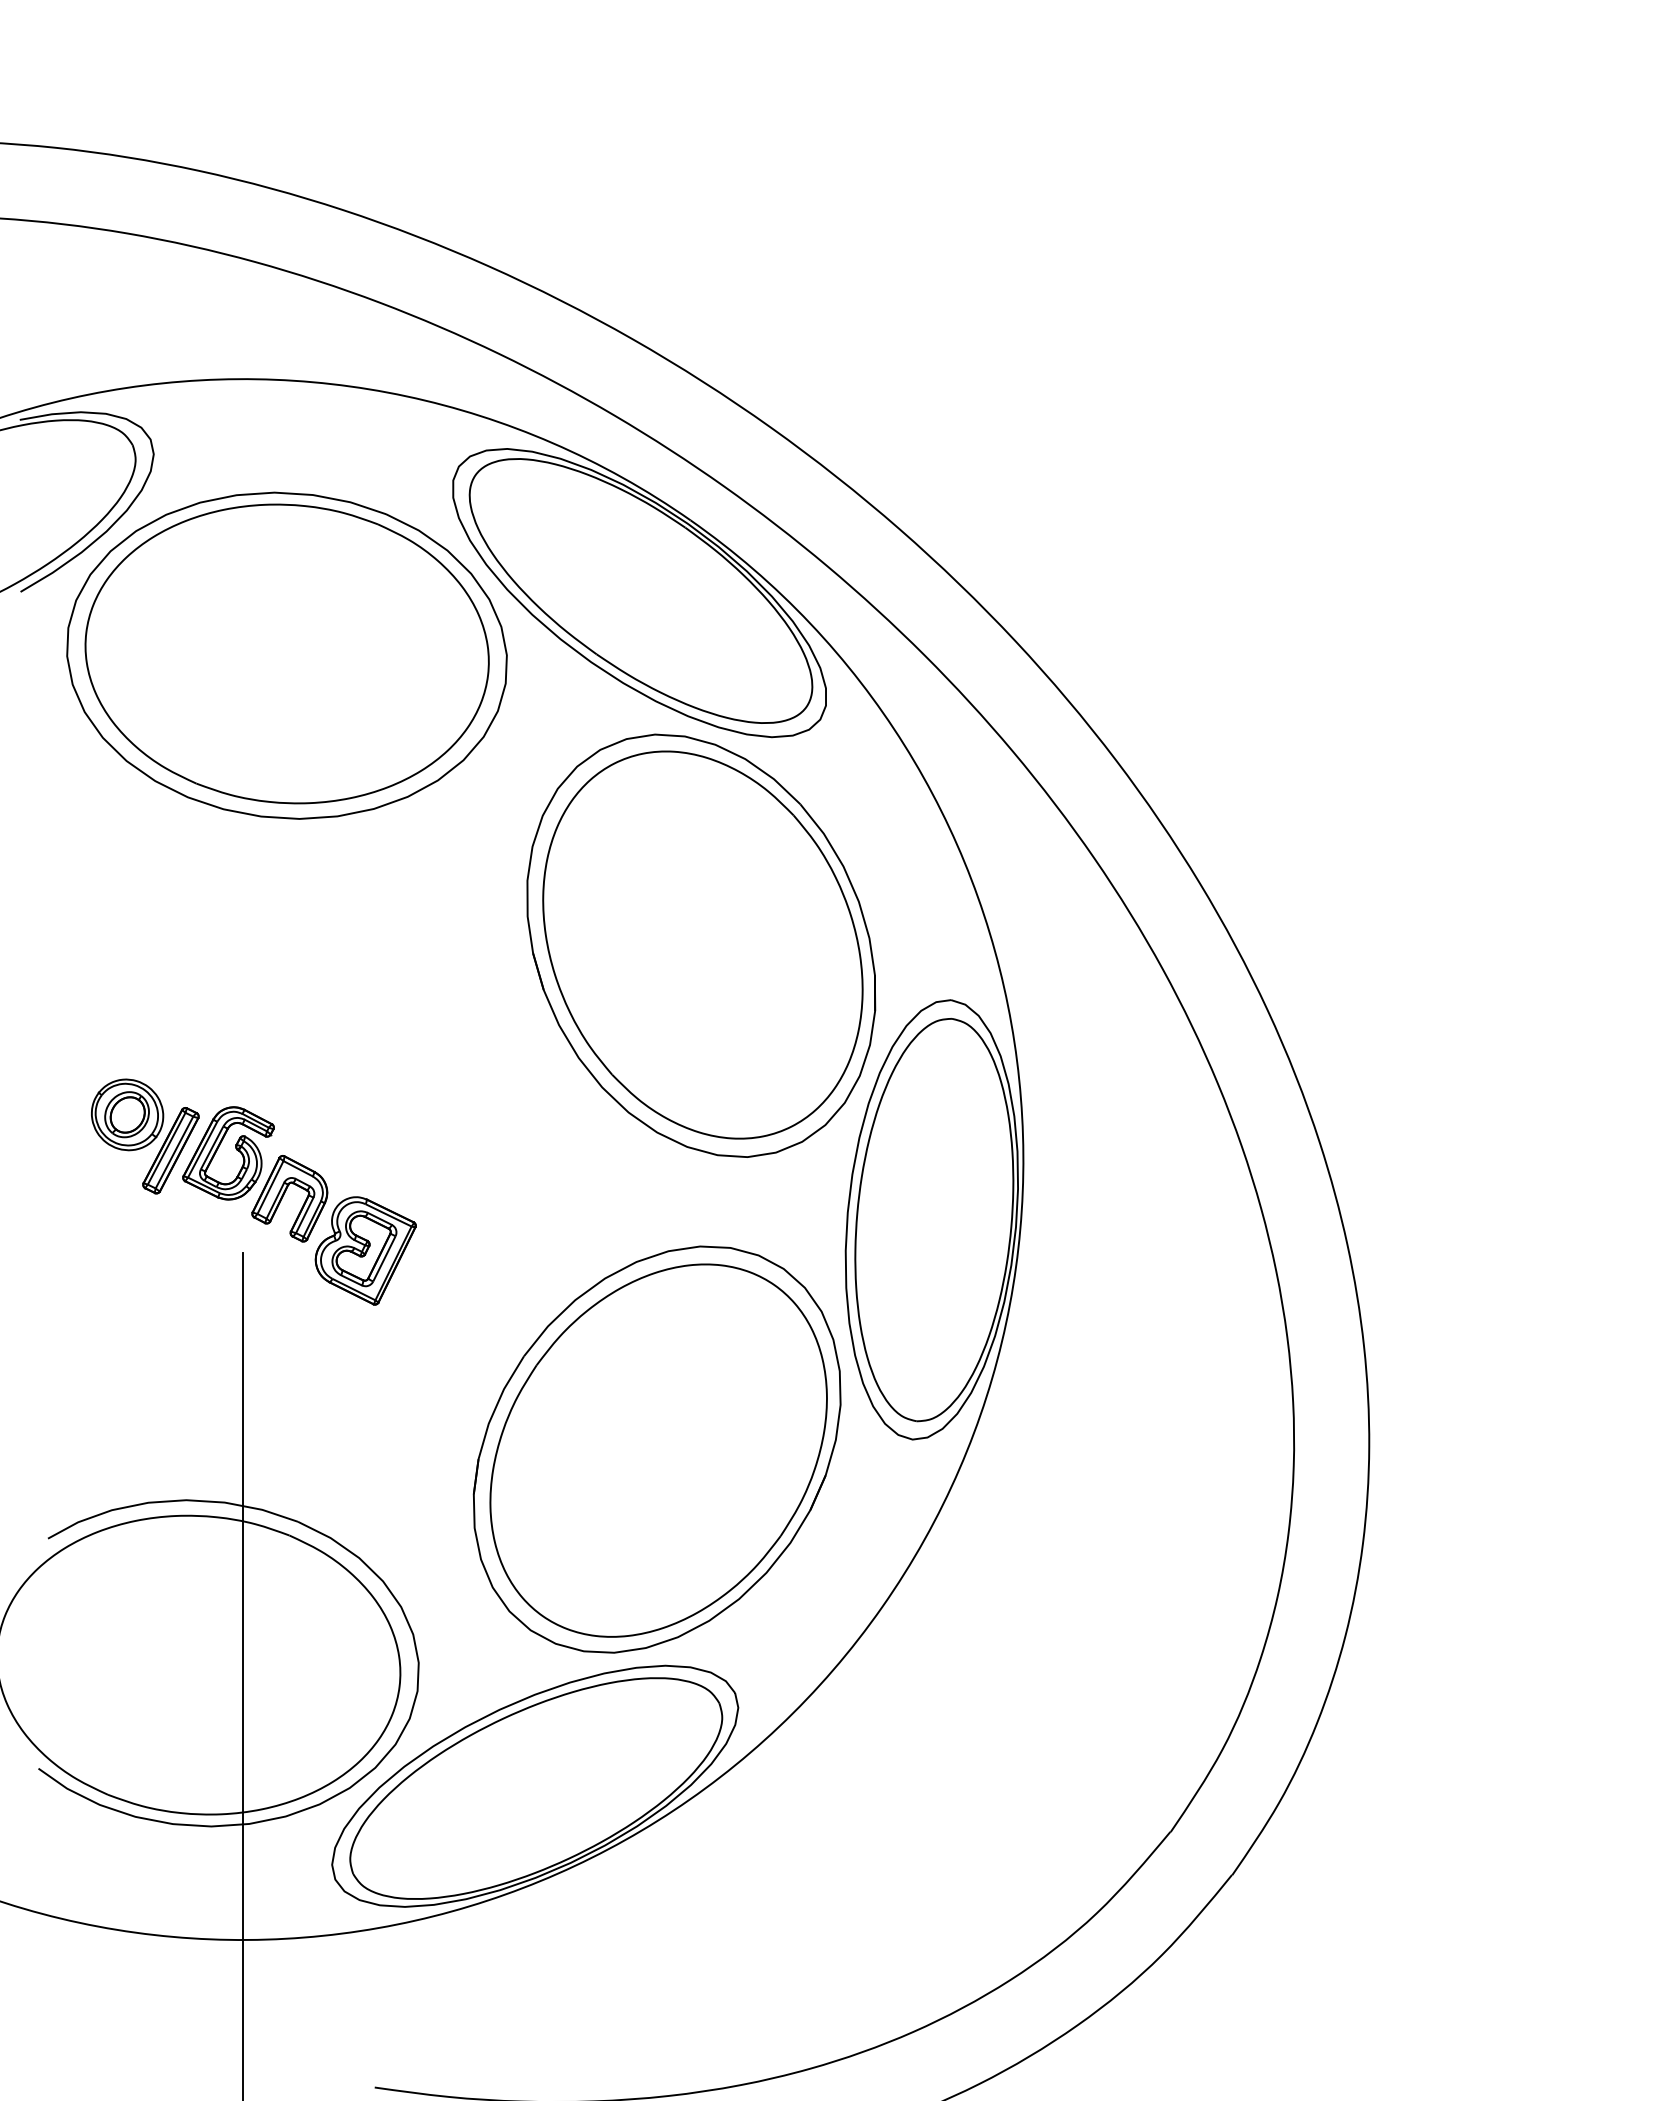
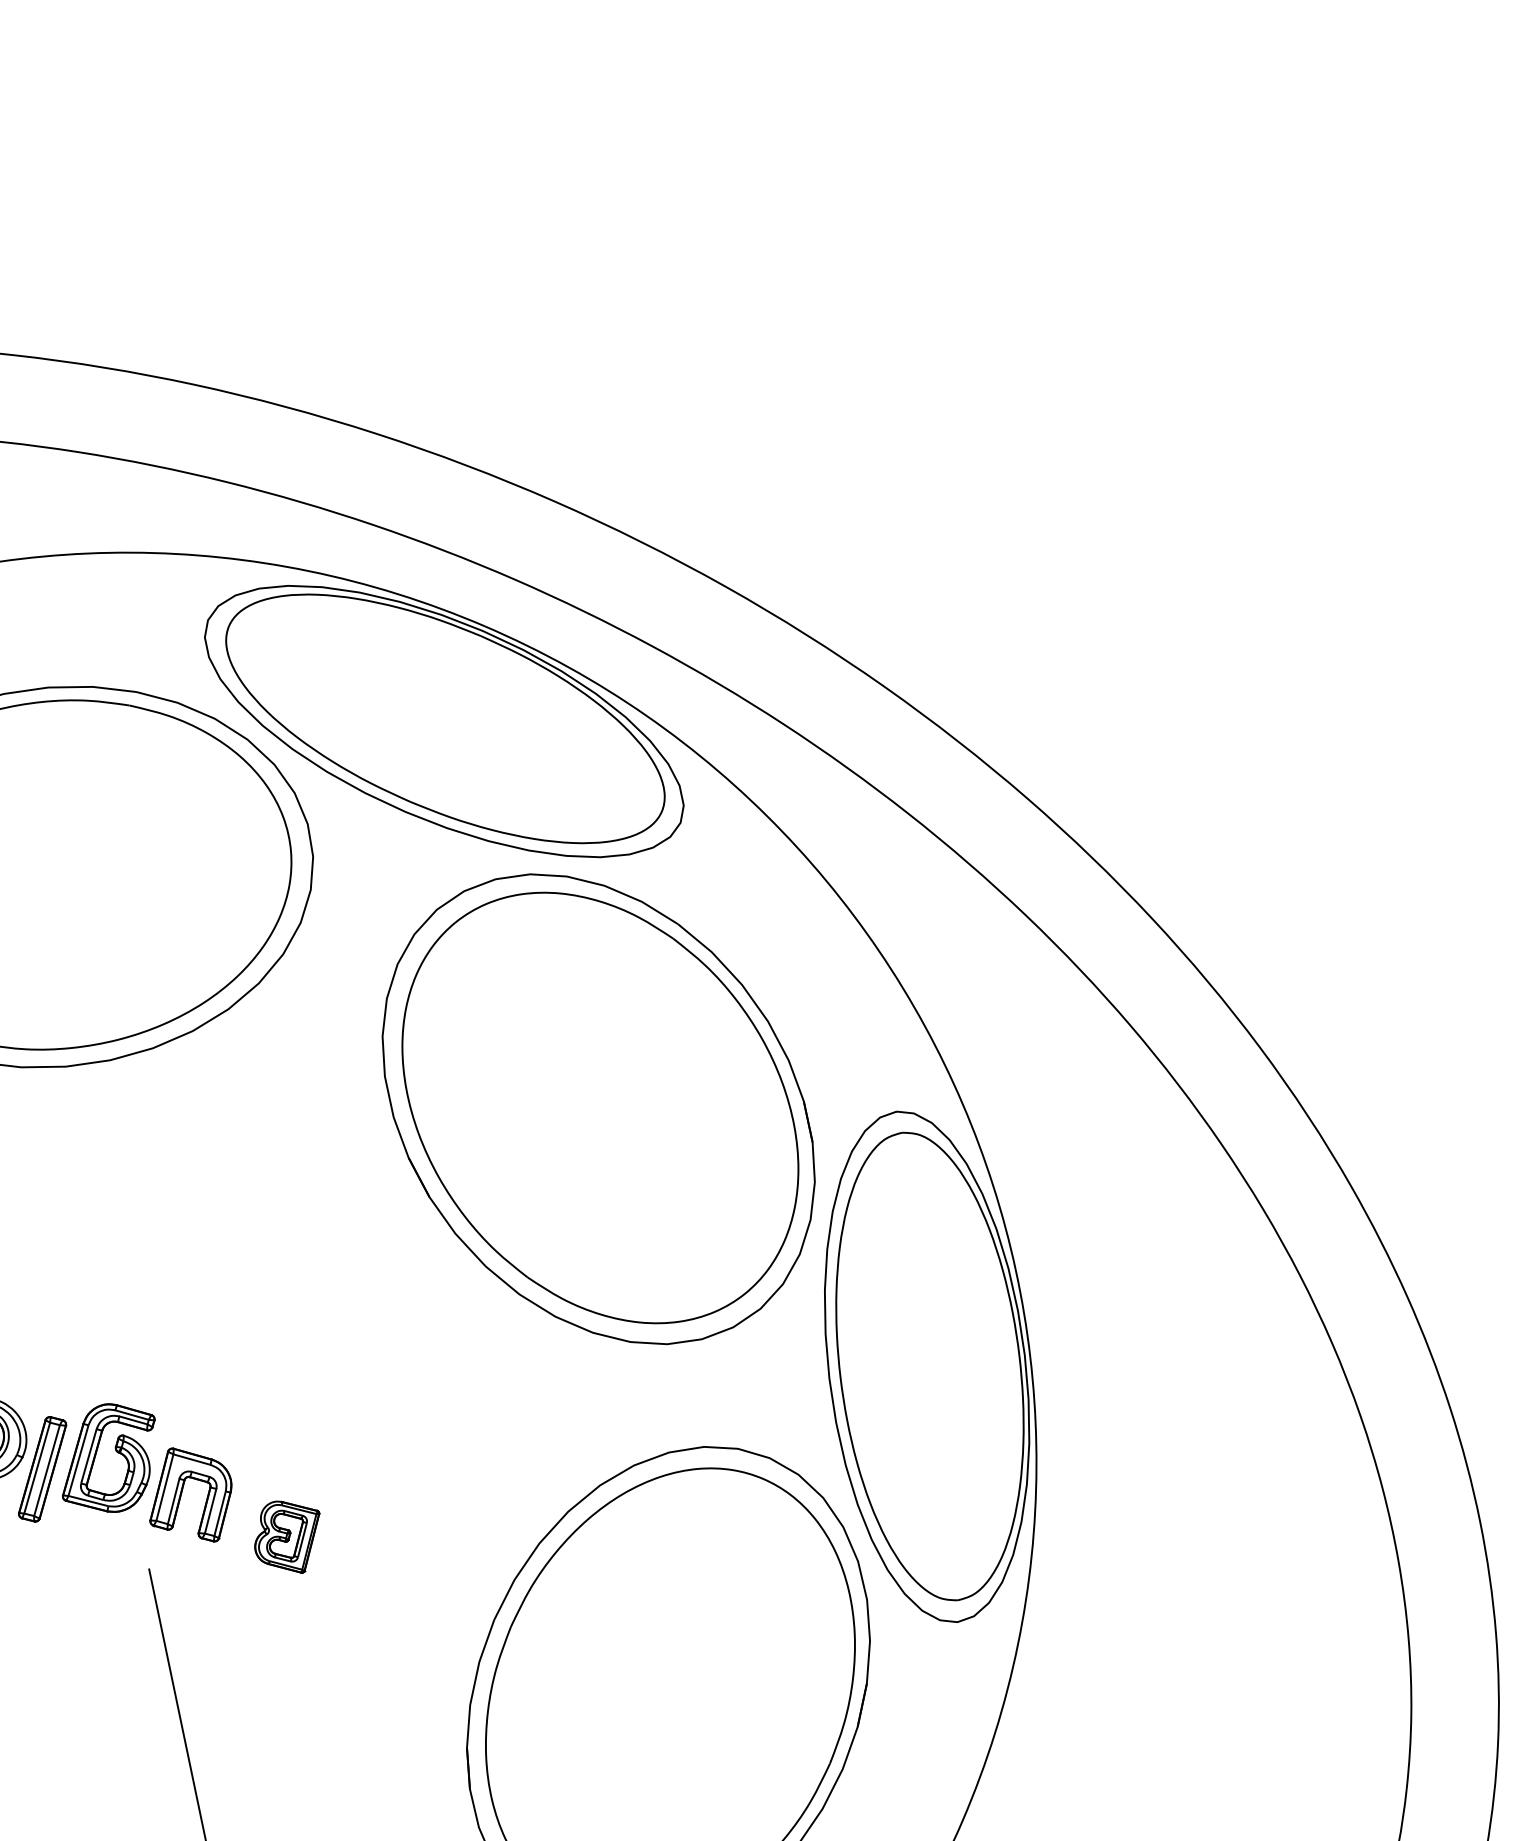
part: (365, 1250) -> (288, 1536), size x0.6

